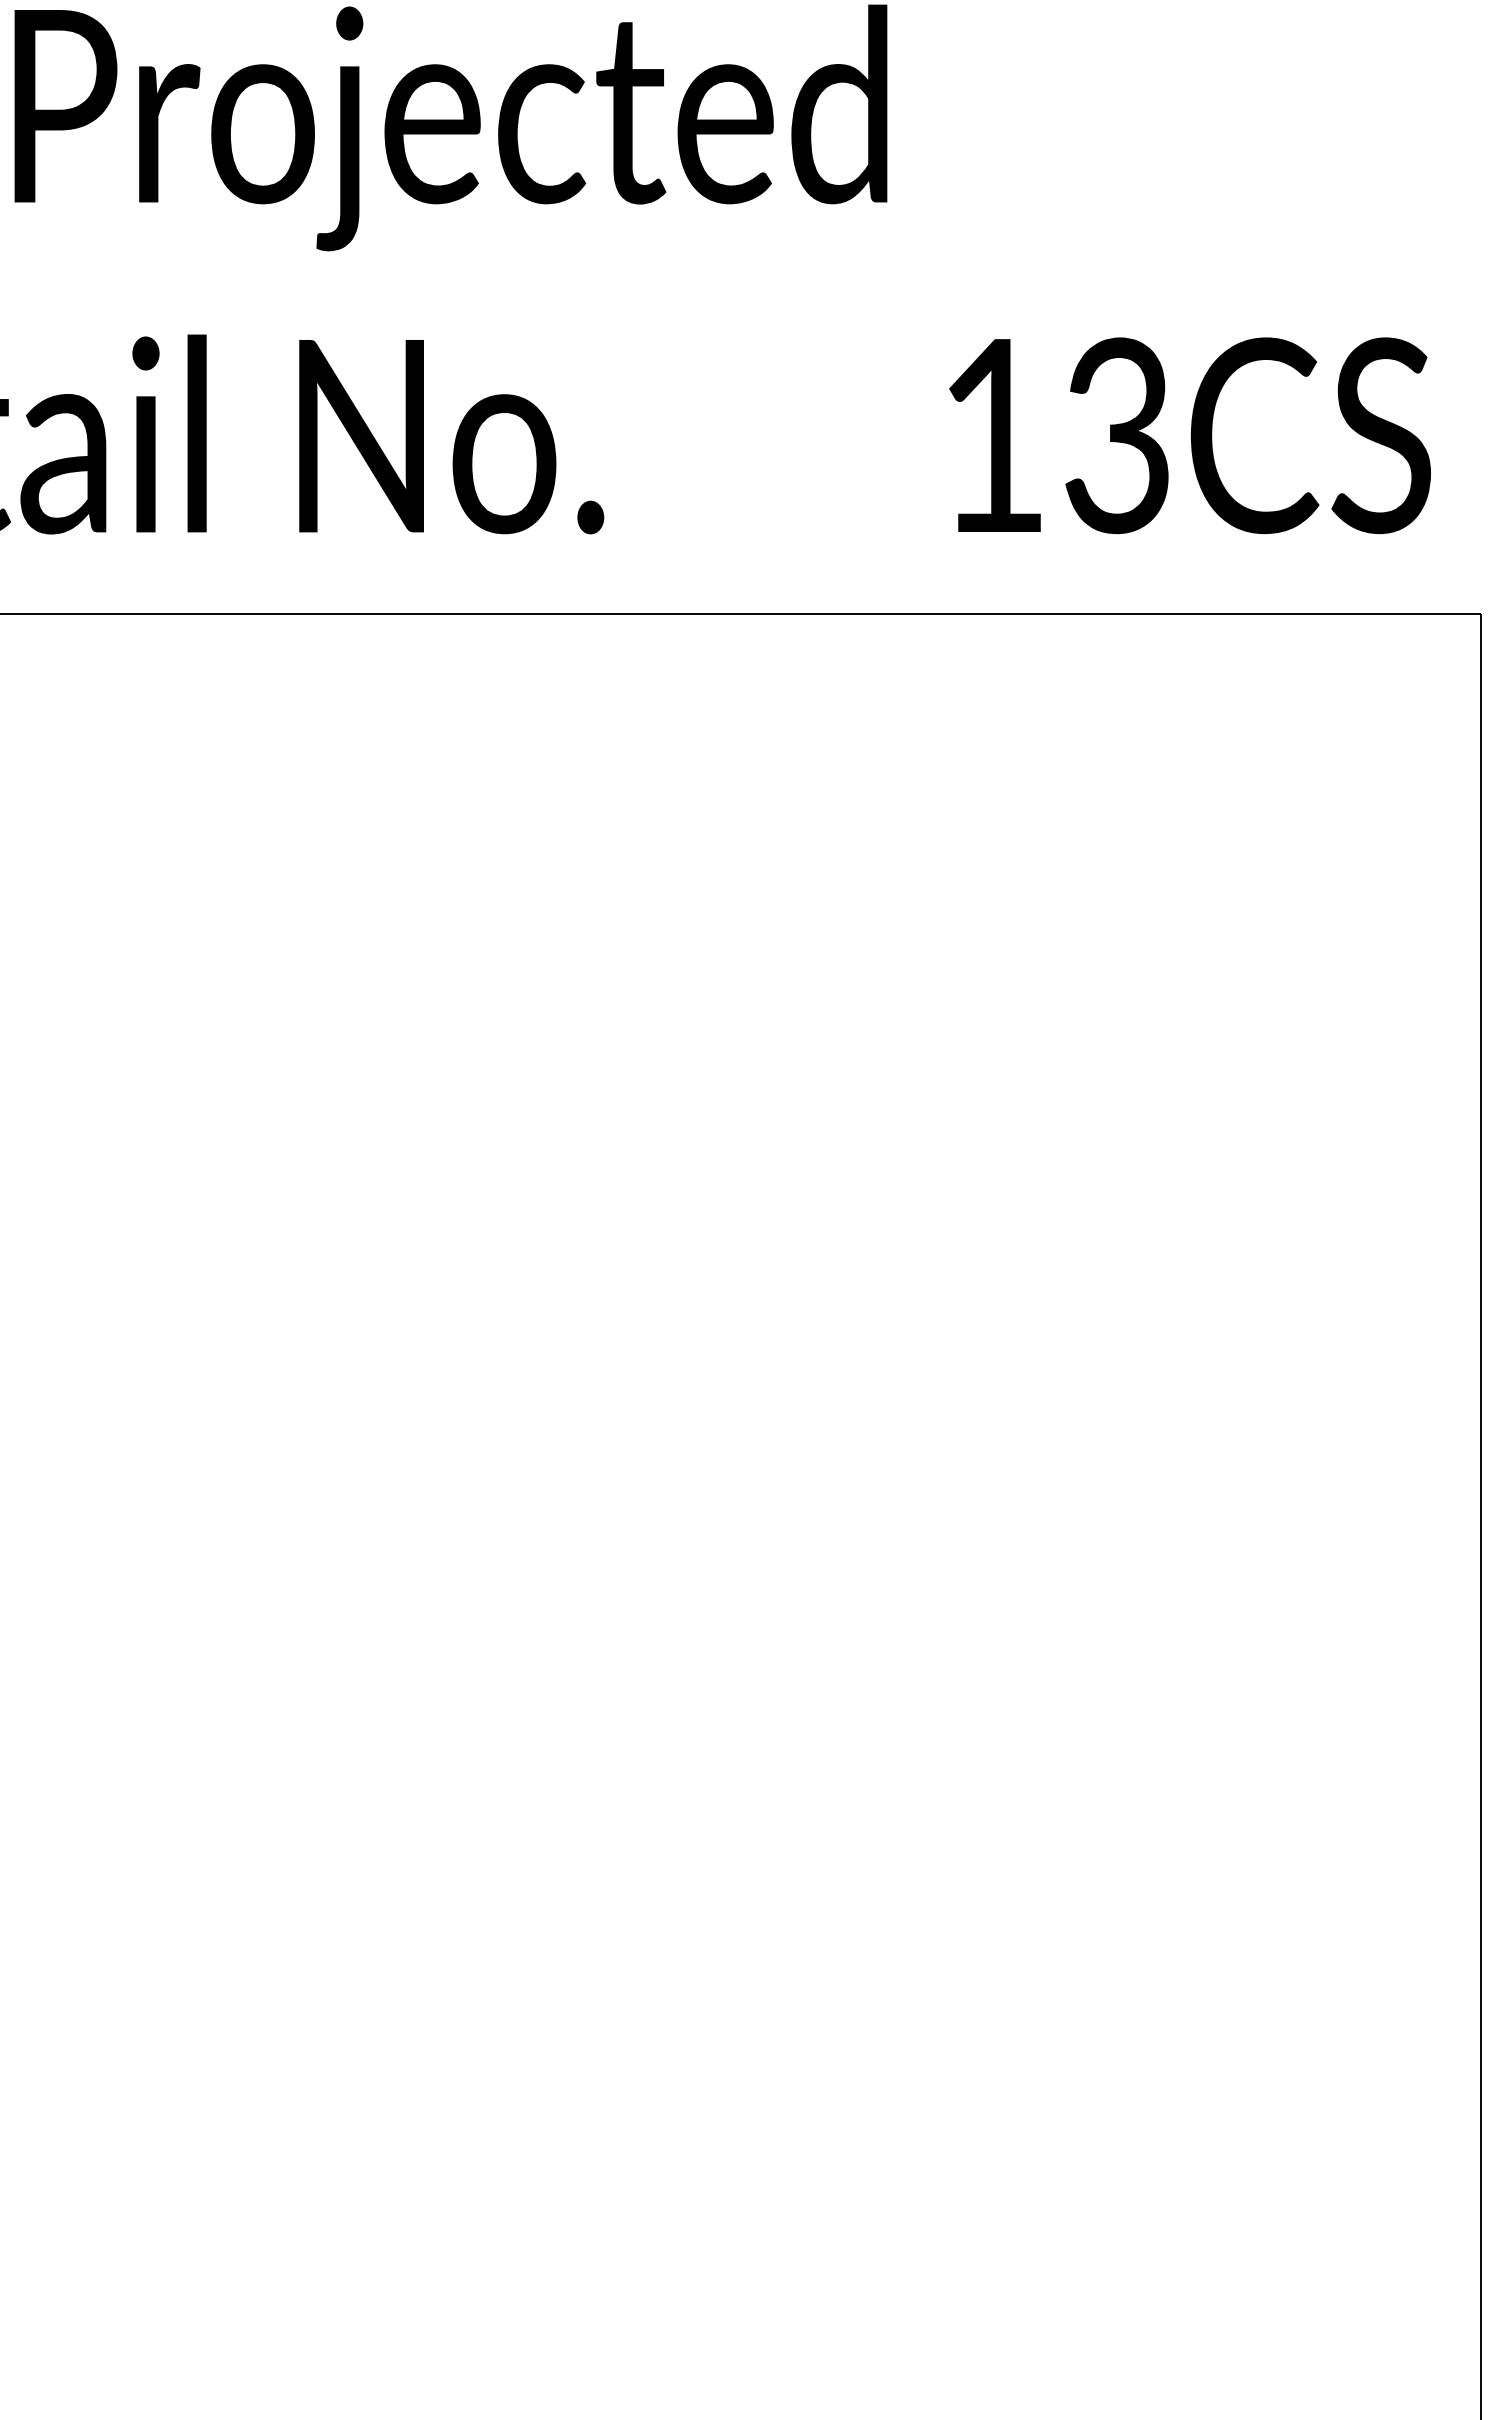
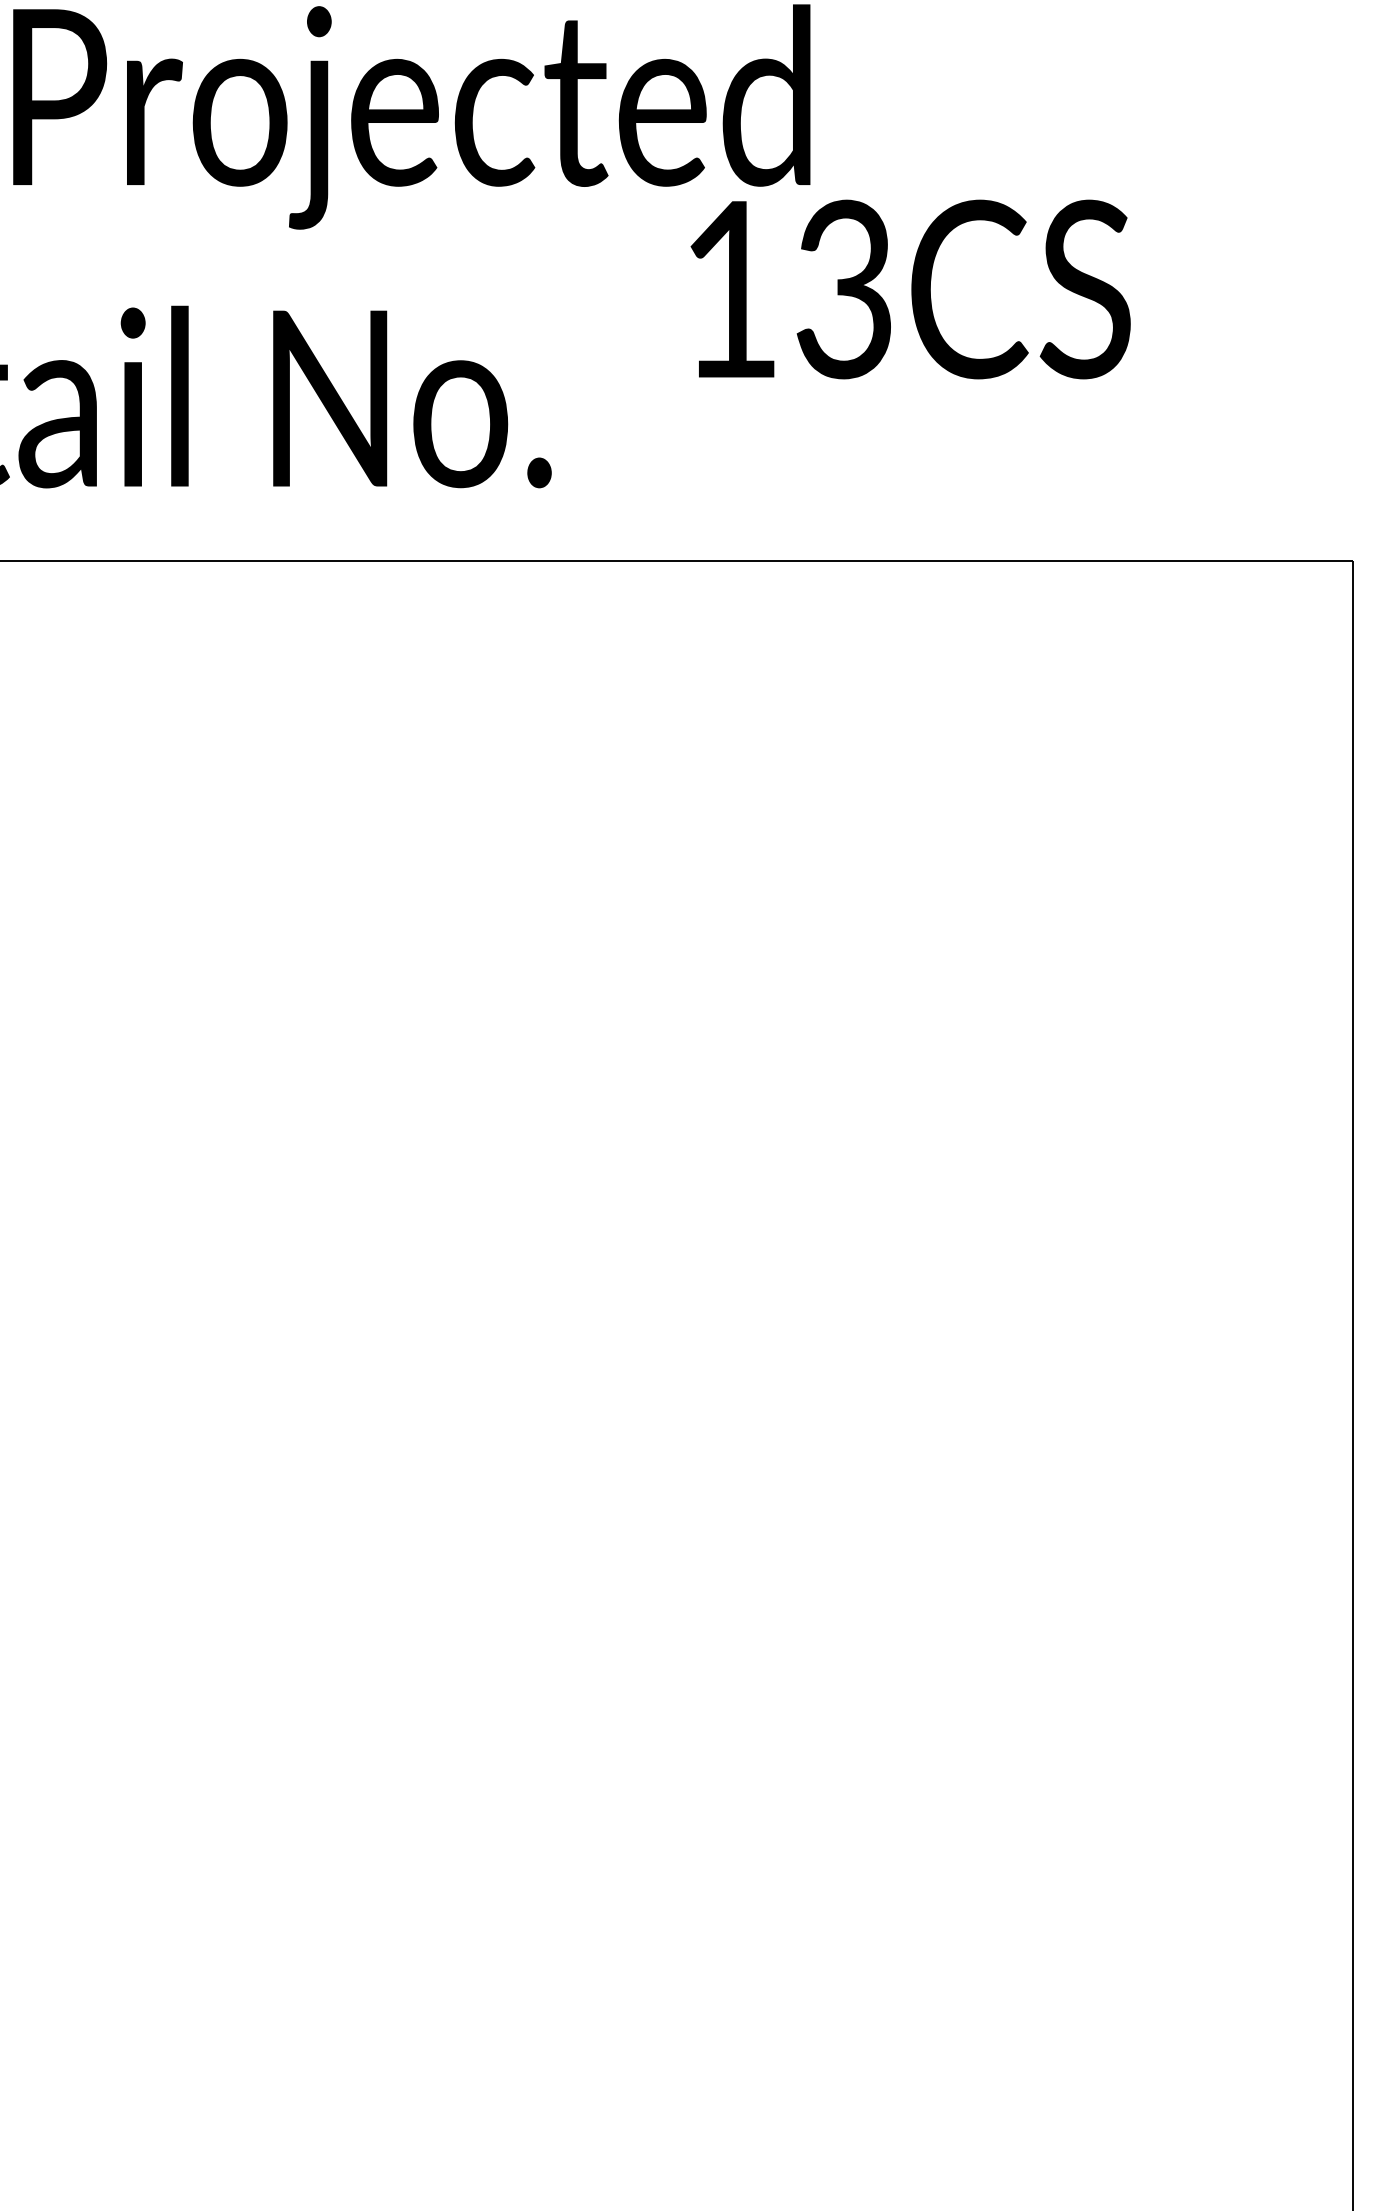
text: (1189, 435) -> (910, 289), moved

